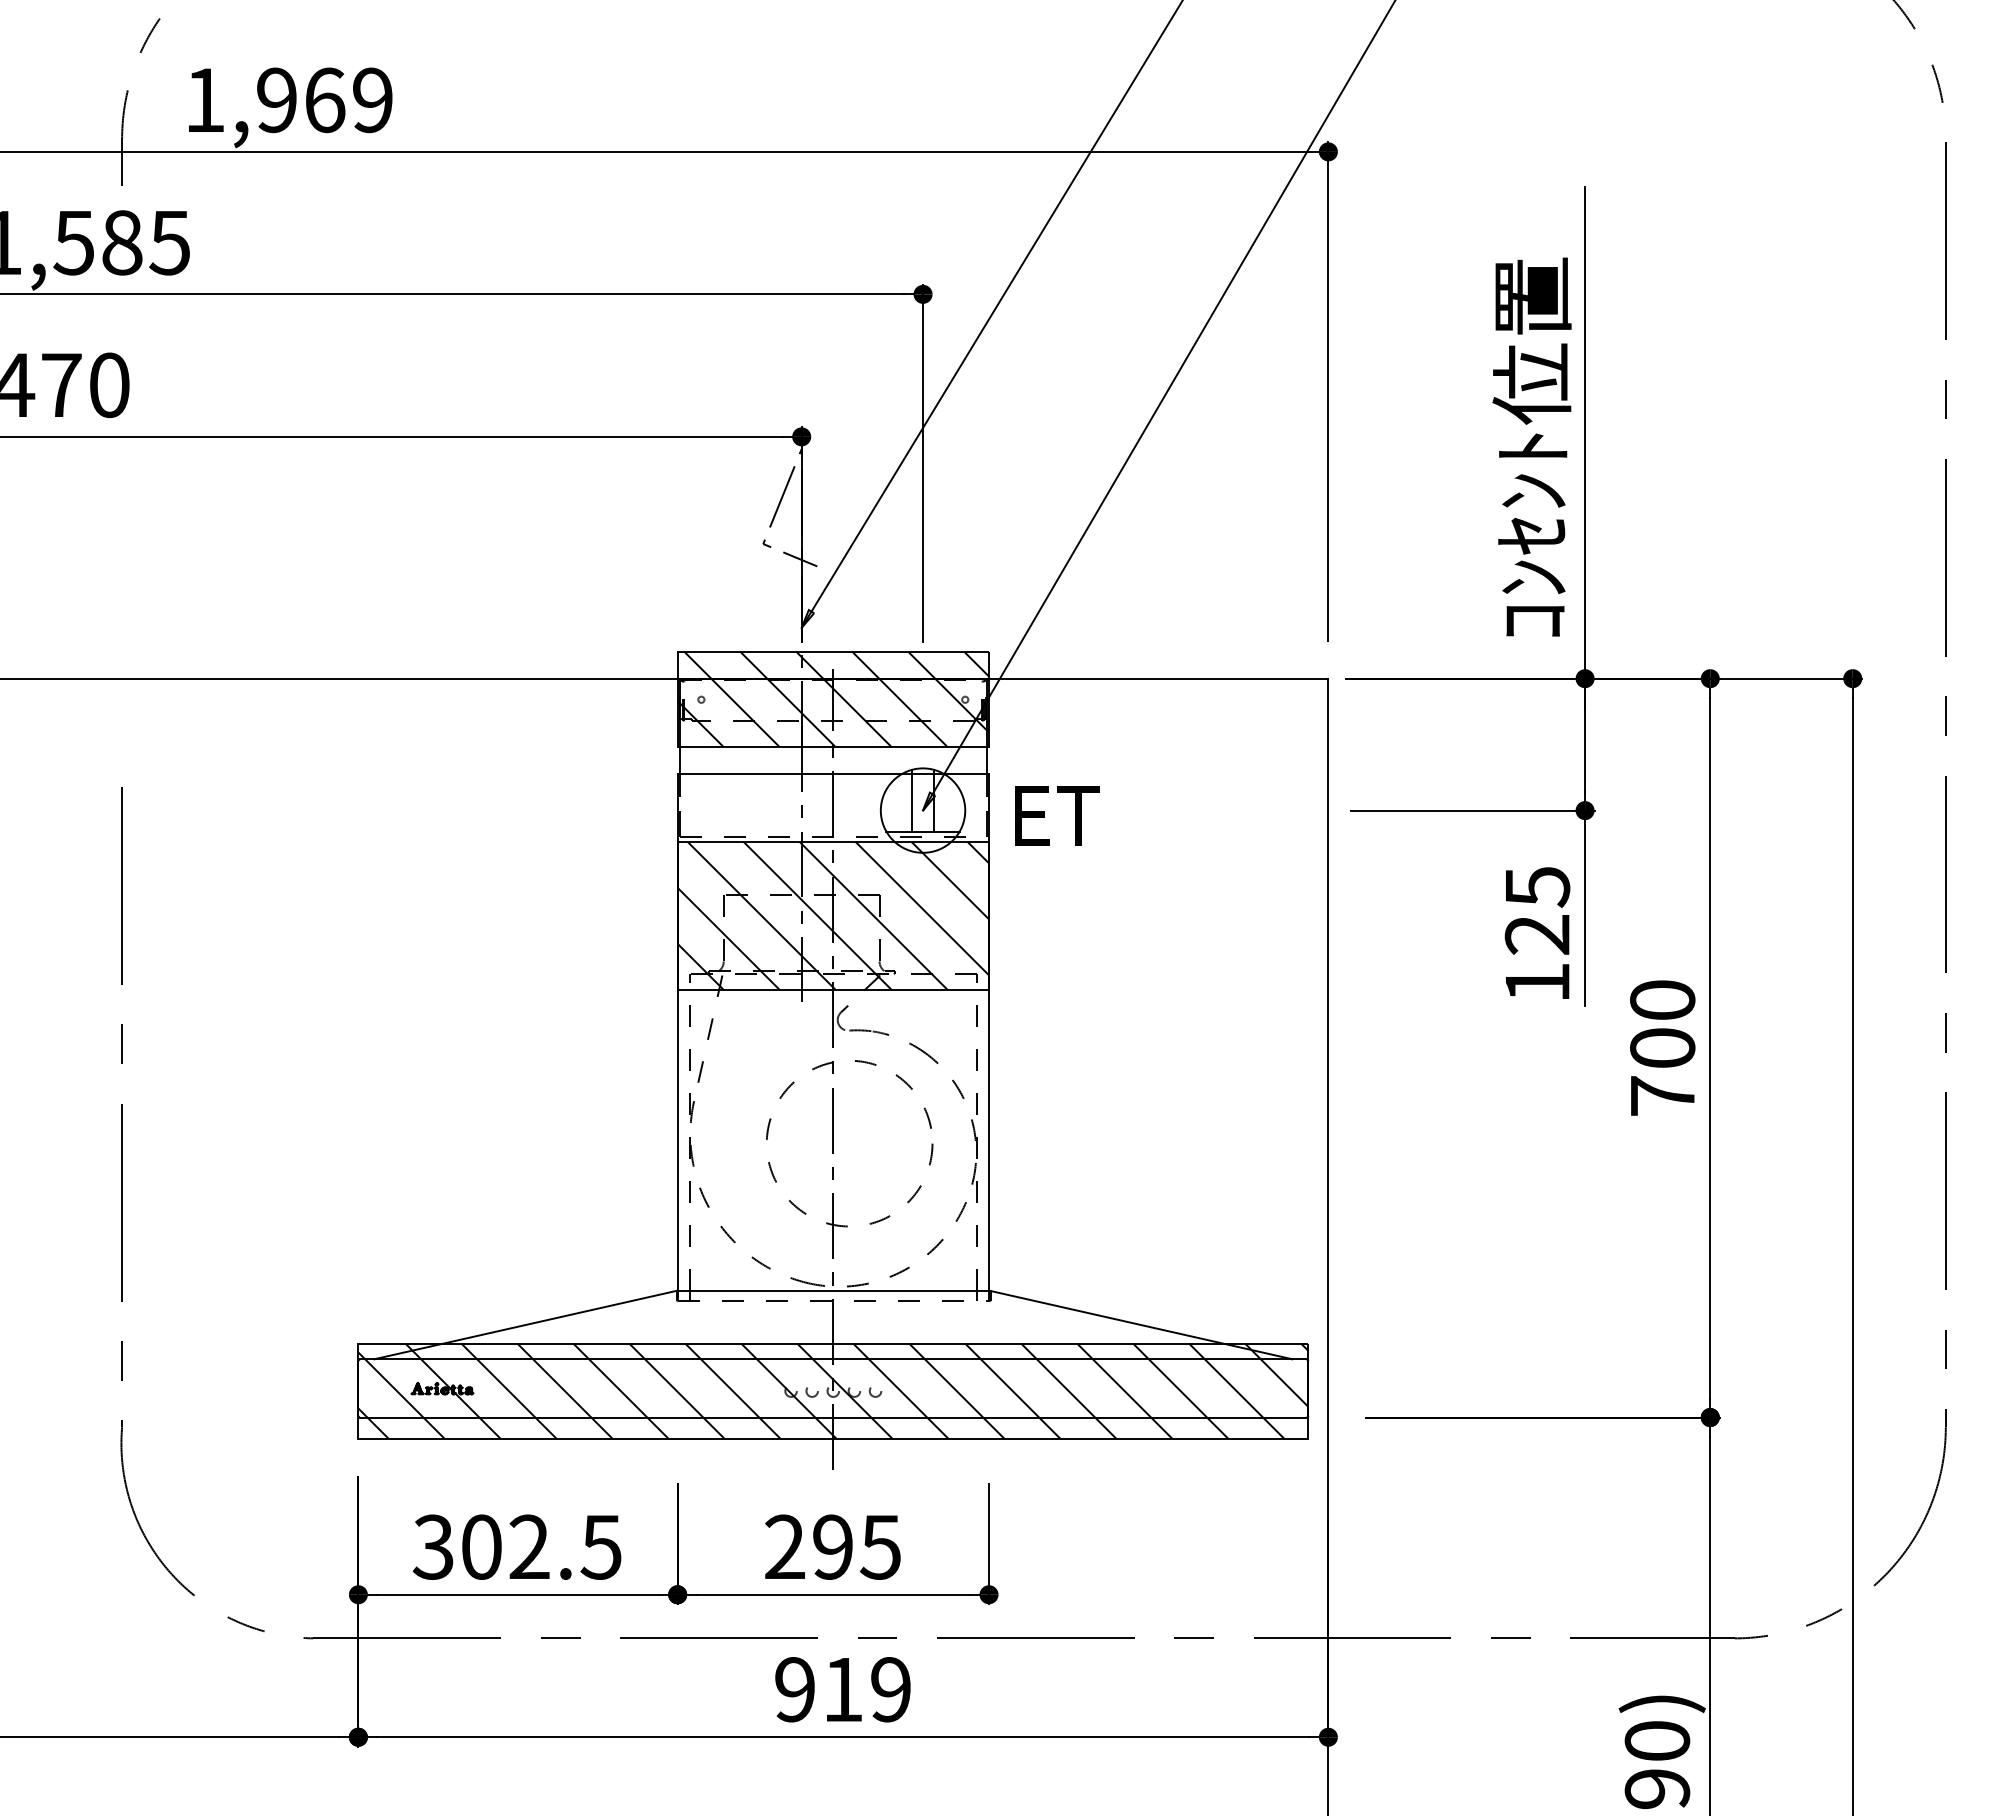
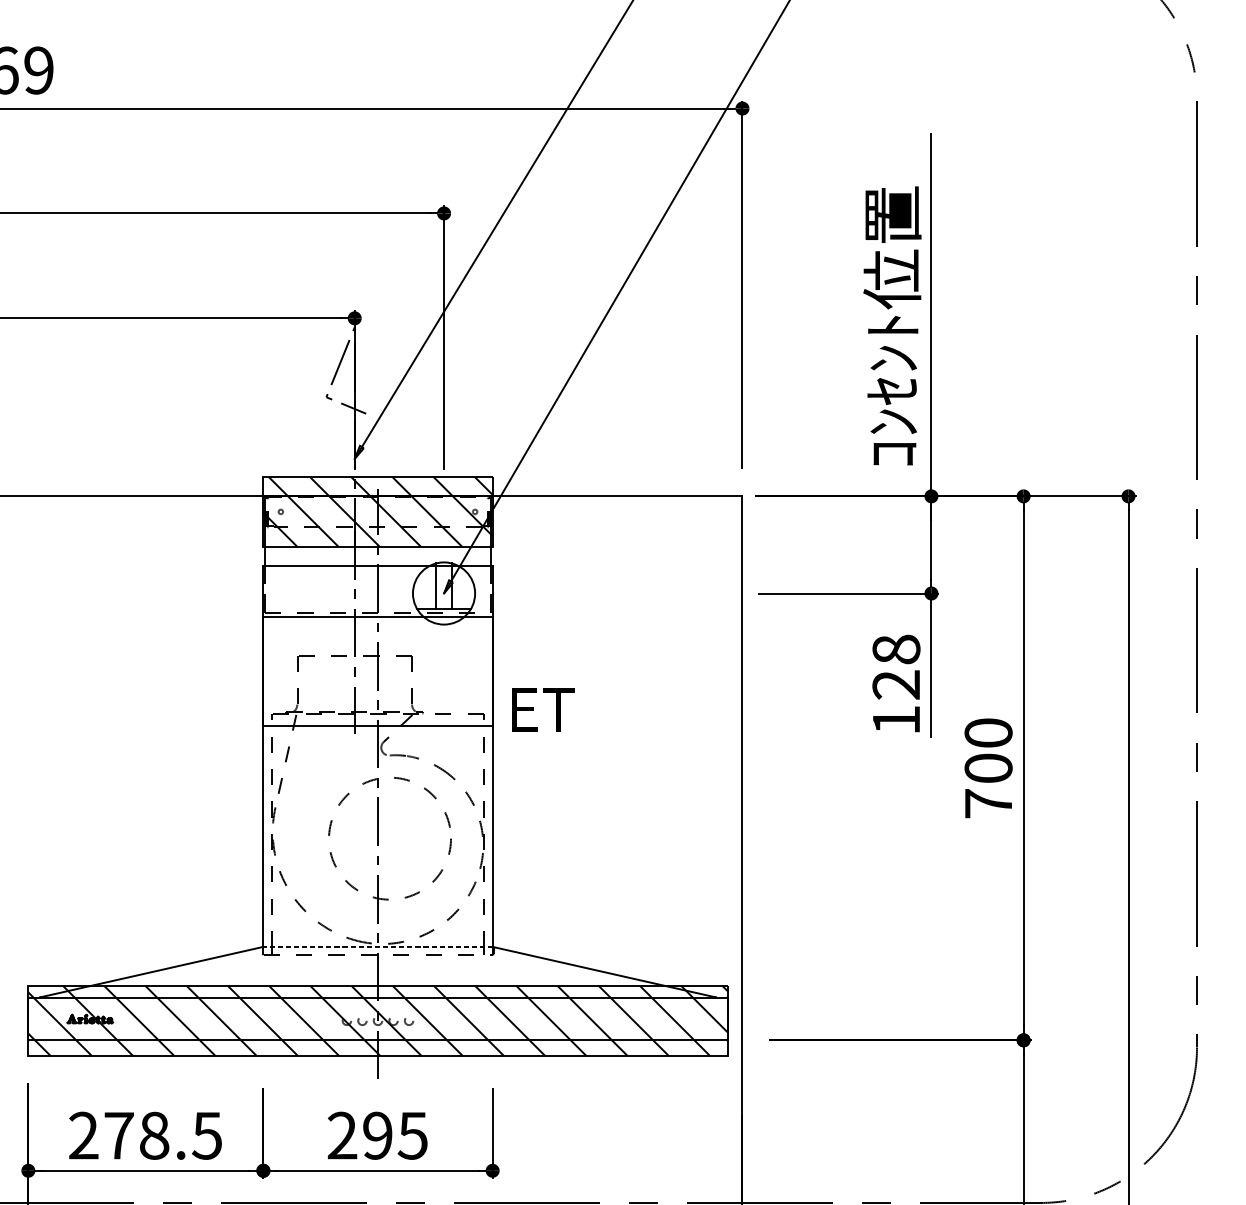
text: (1057, 815) -> (543, 709), moved
text: (1537, 886) -> (896, 649), 125 -> 128
hatch: (833, 916) -> (378, 671), removed
line: (833, 1290) -> (378, 946), solid -> dashed
text: (480, 1546) -> (118, 1135), 302.5 -> 278.5

